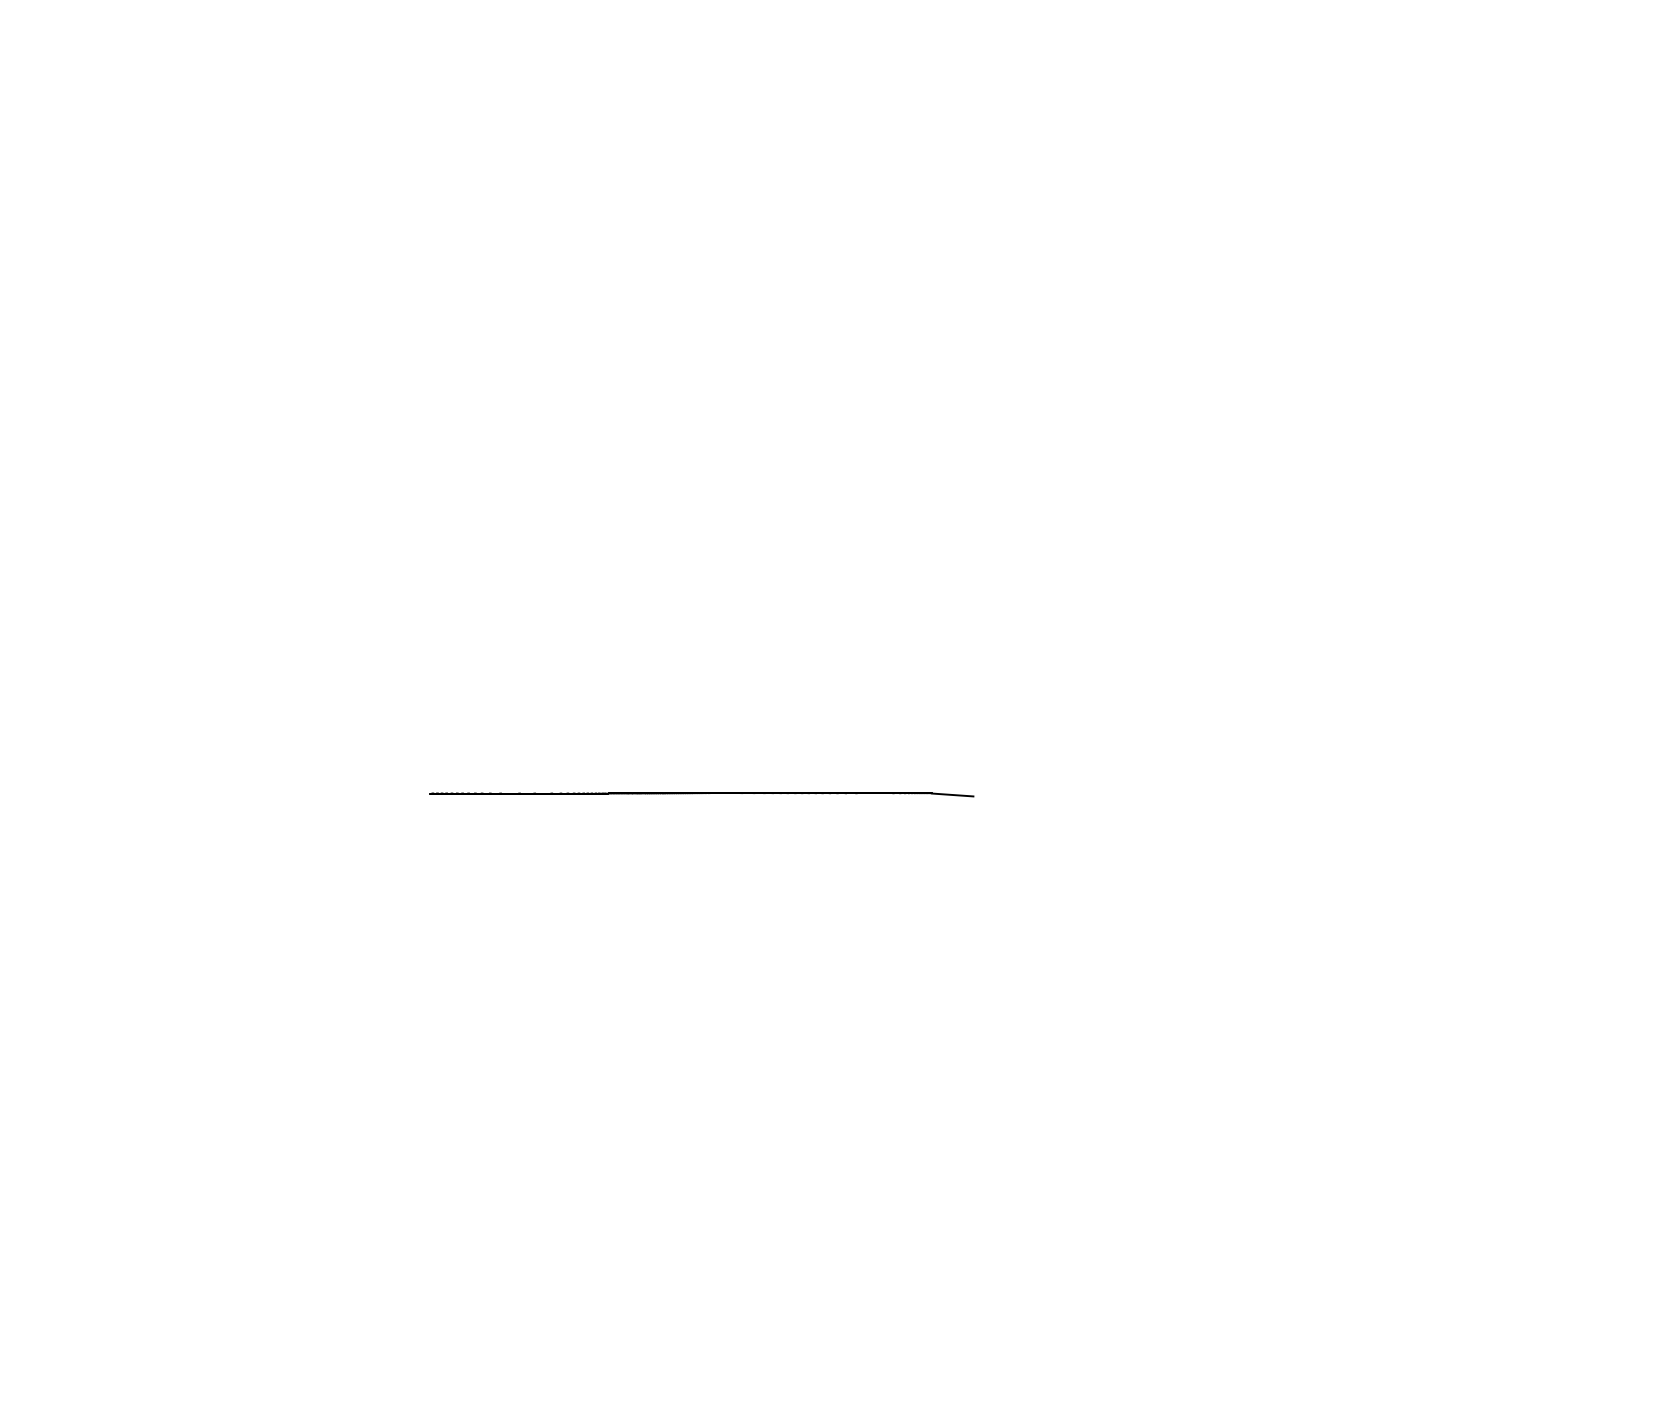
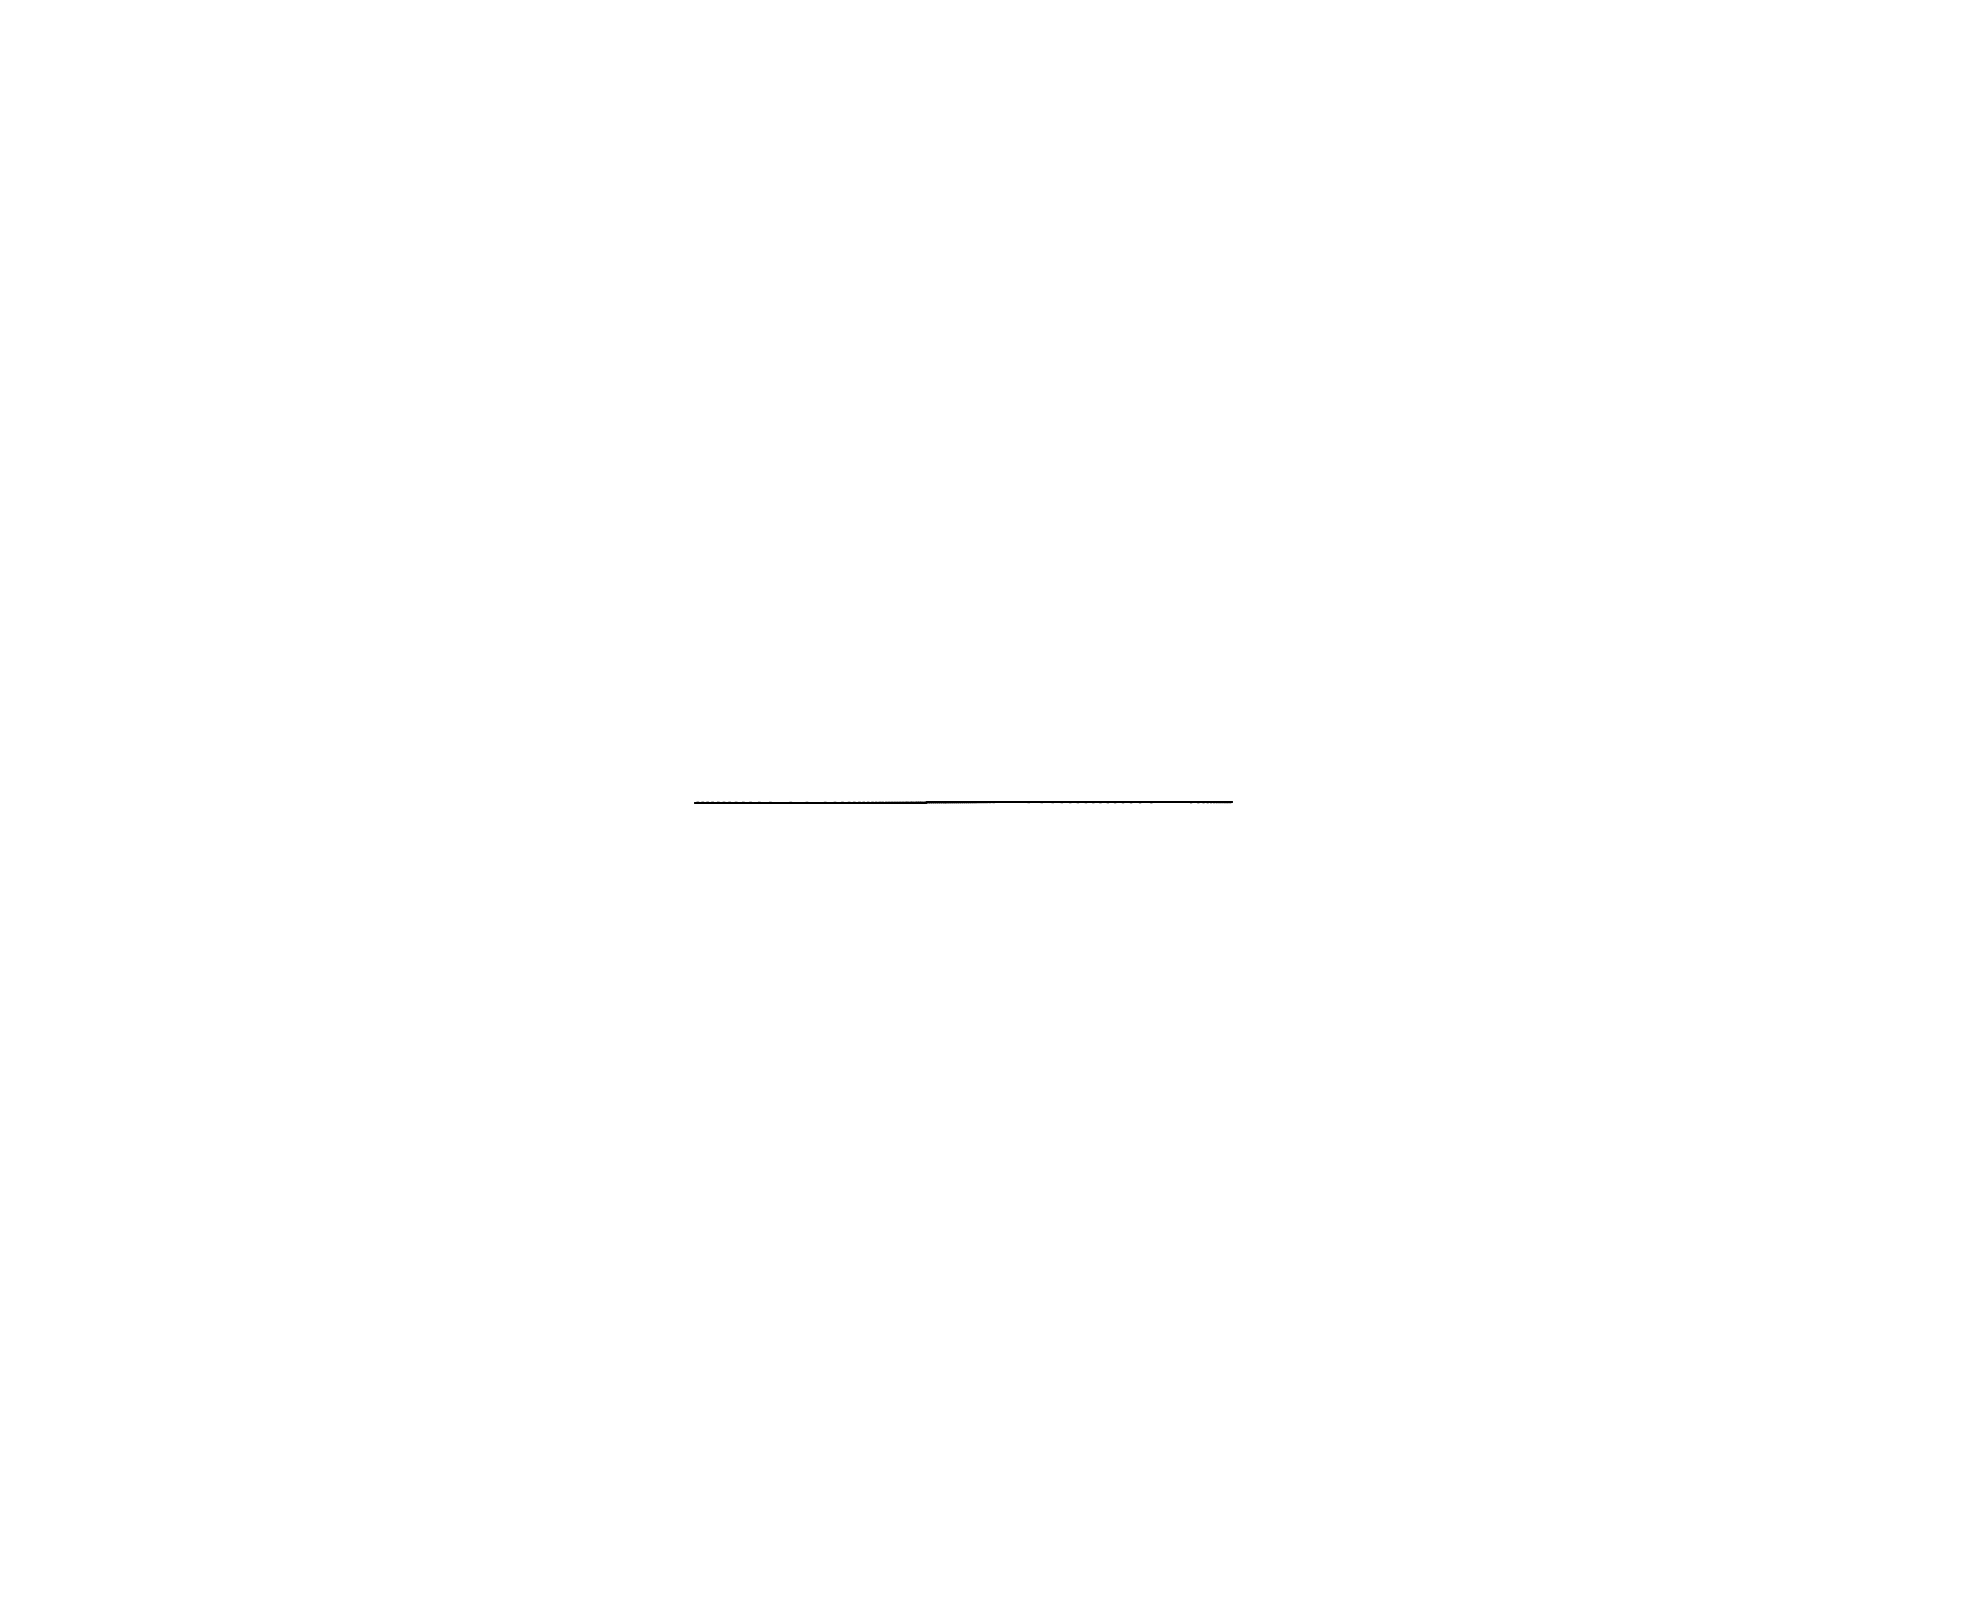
line: (952, 794) -> (1254, 803), removed

